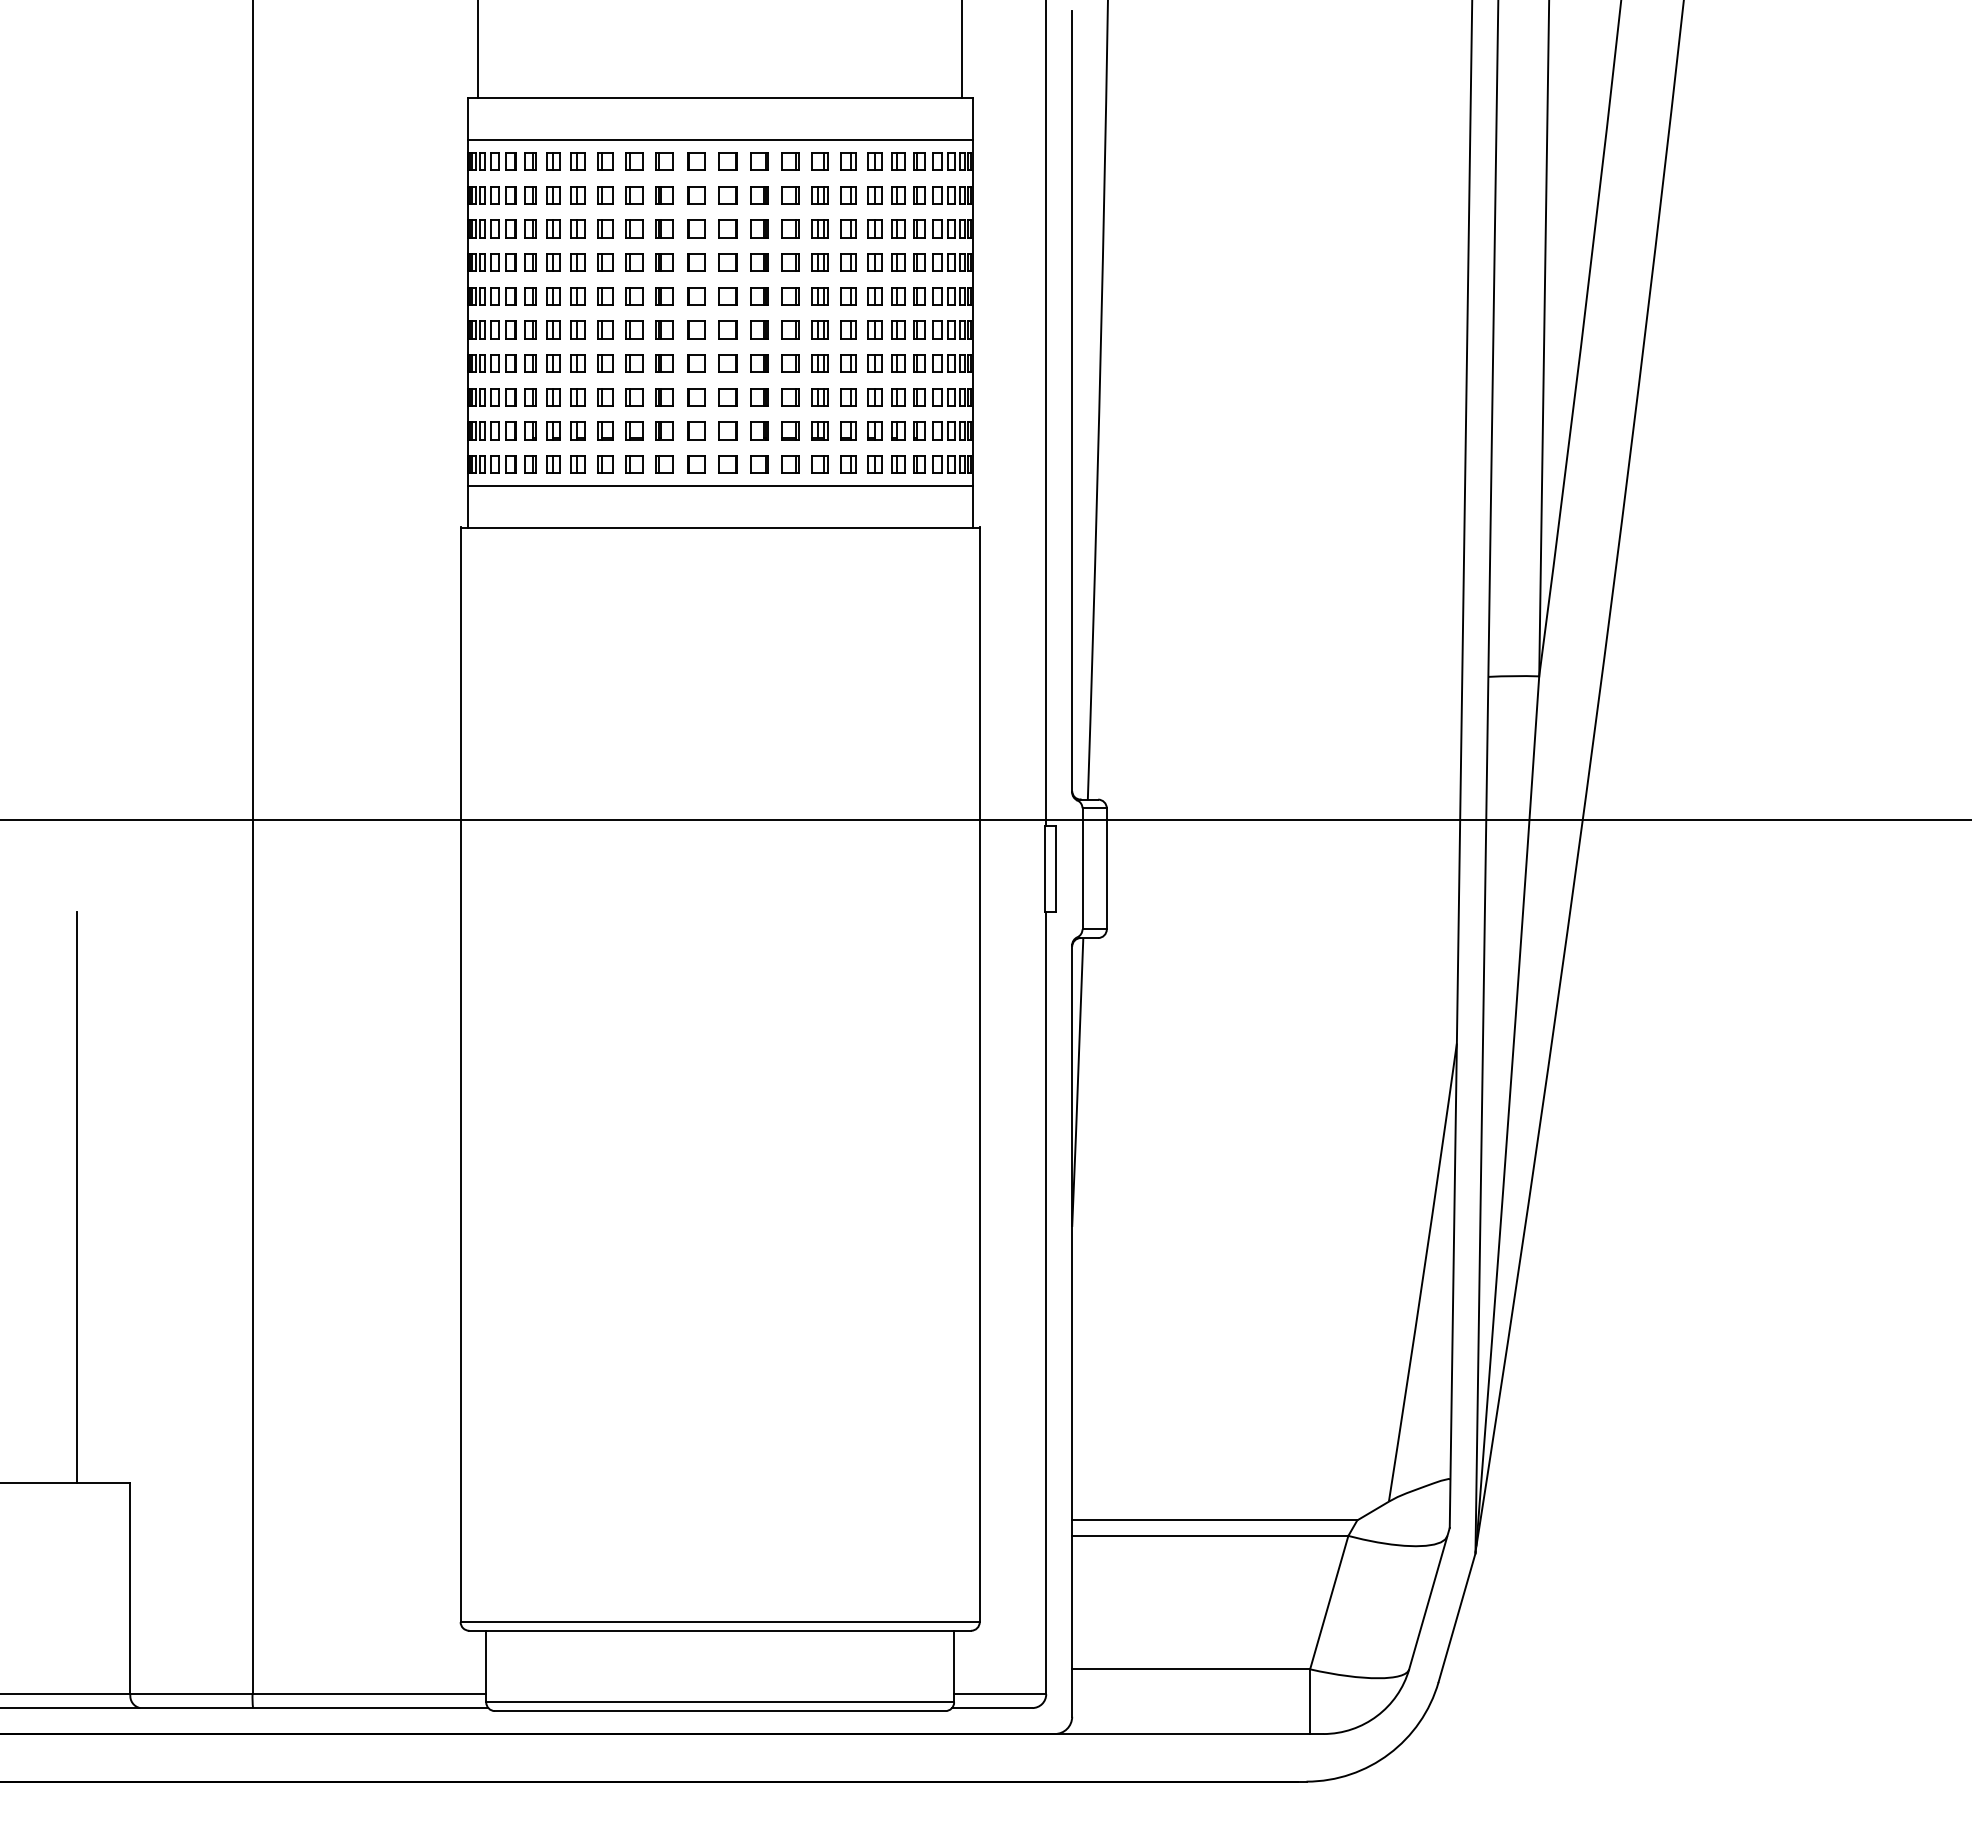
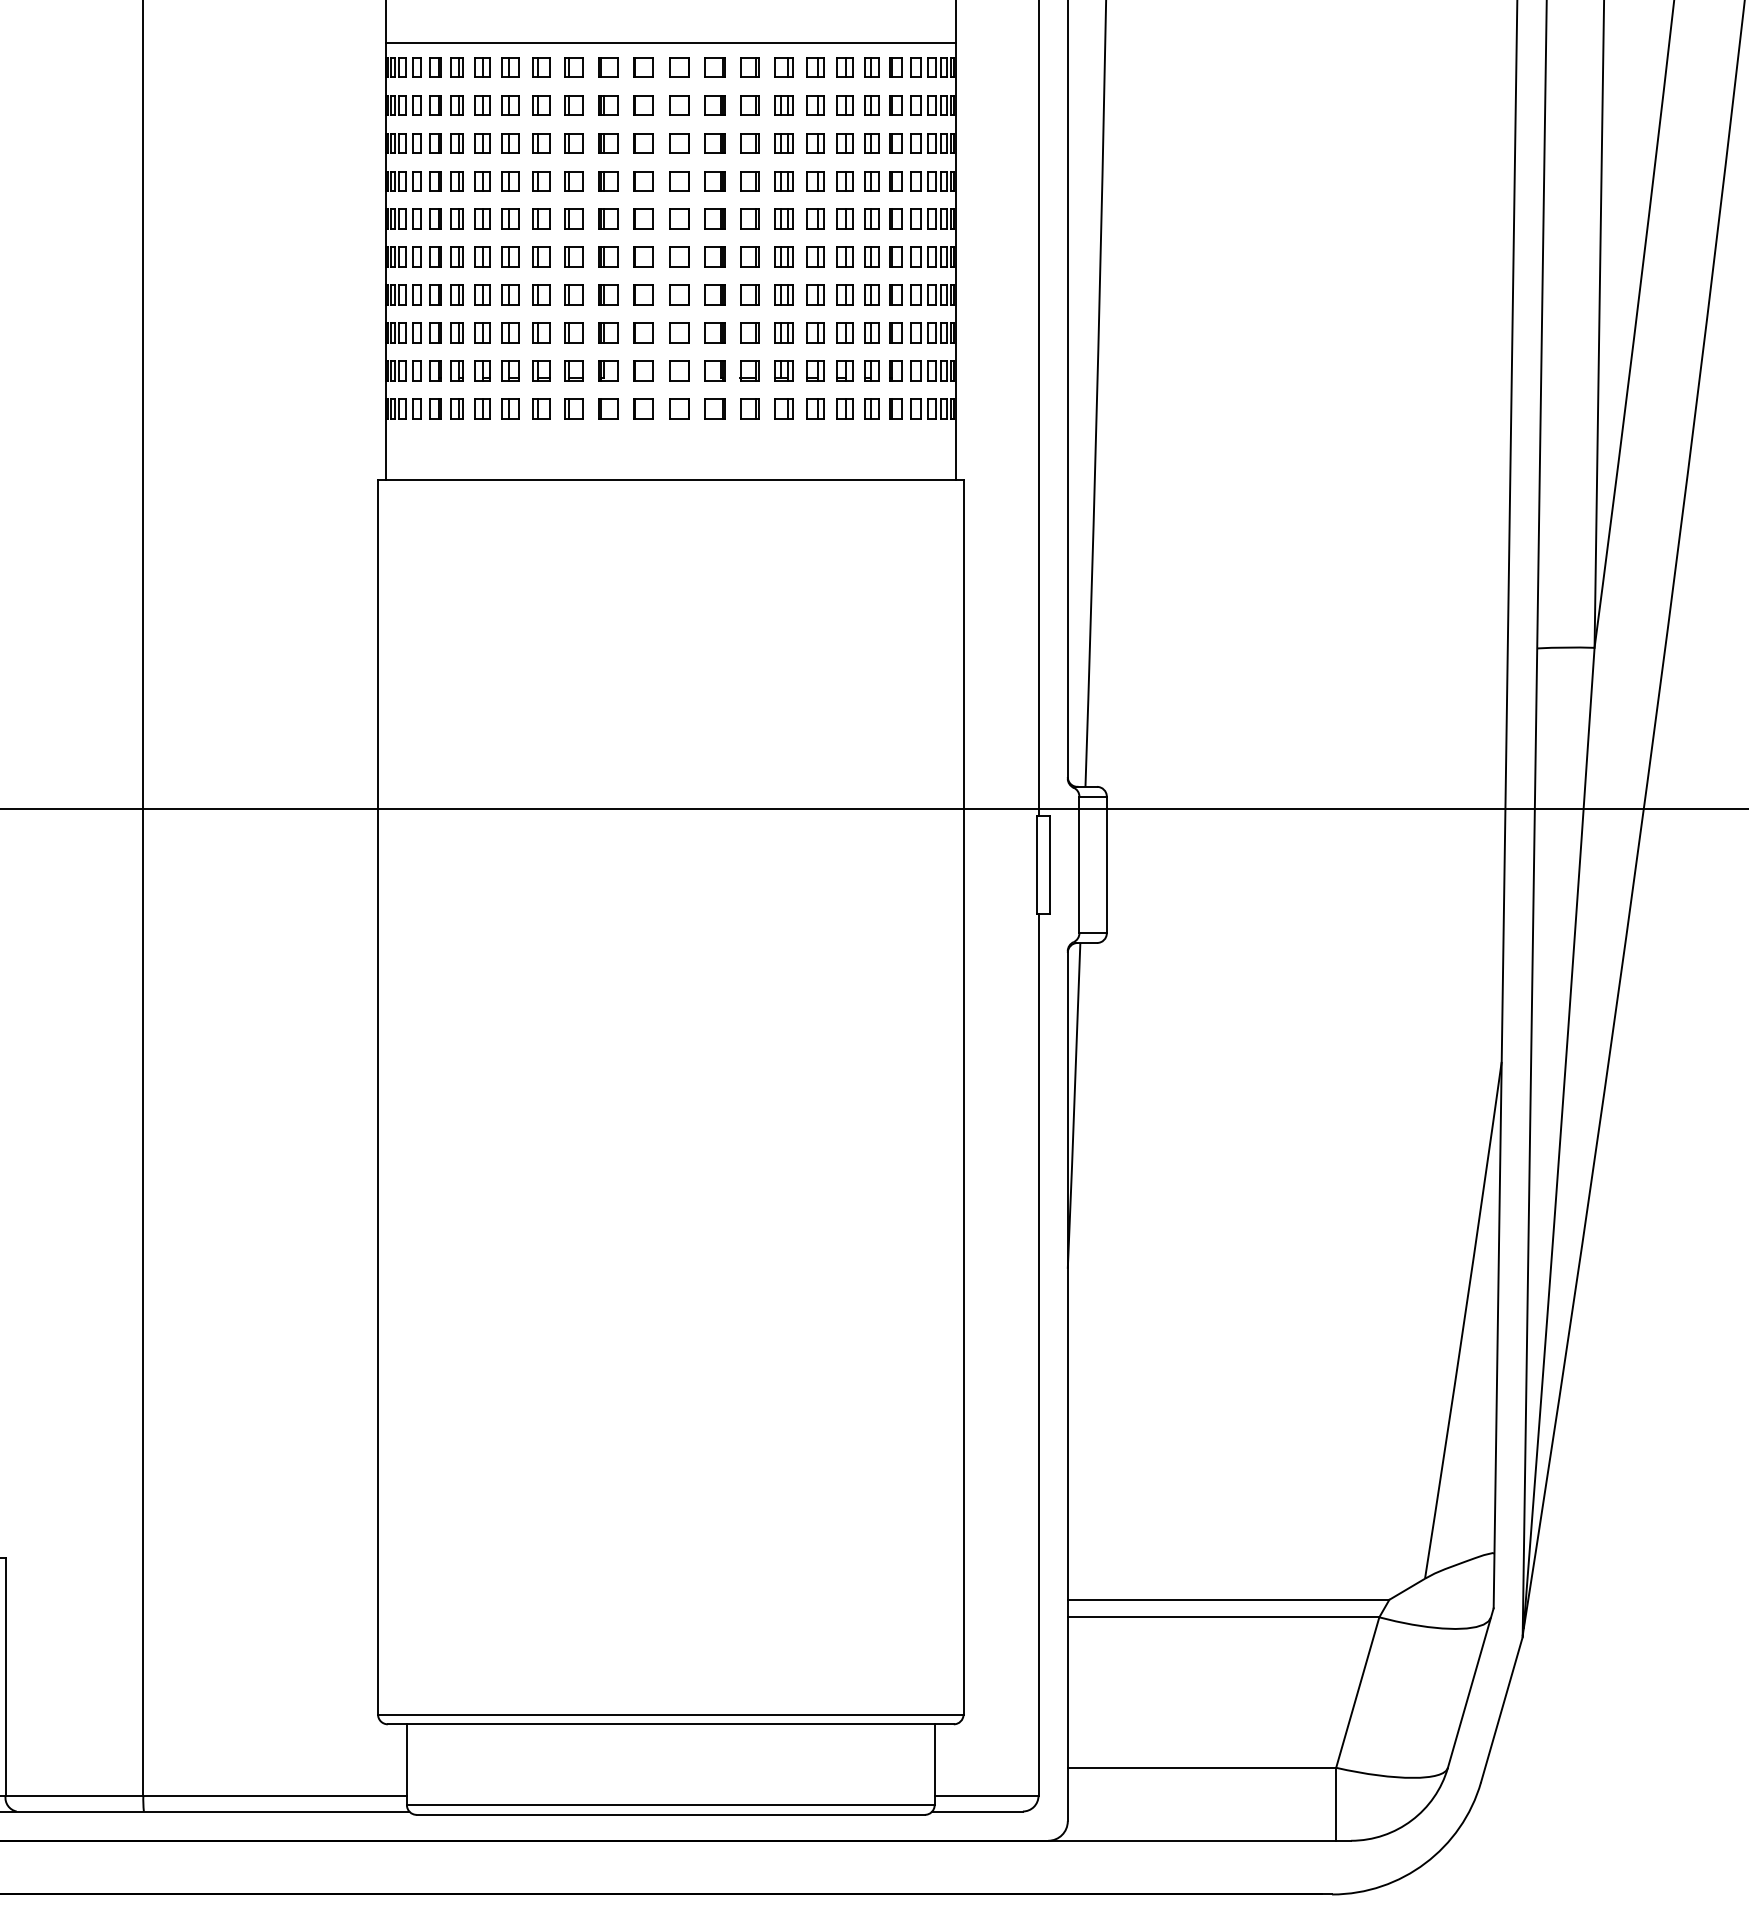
line: (719, 485) -> (670, 432), removed

